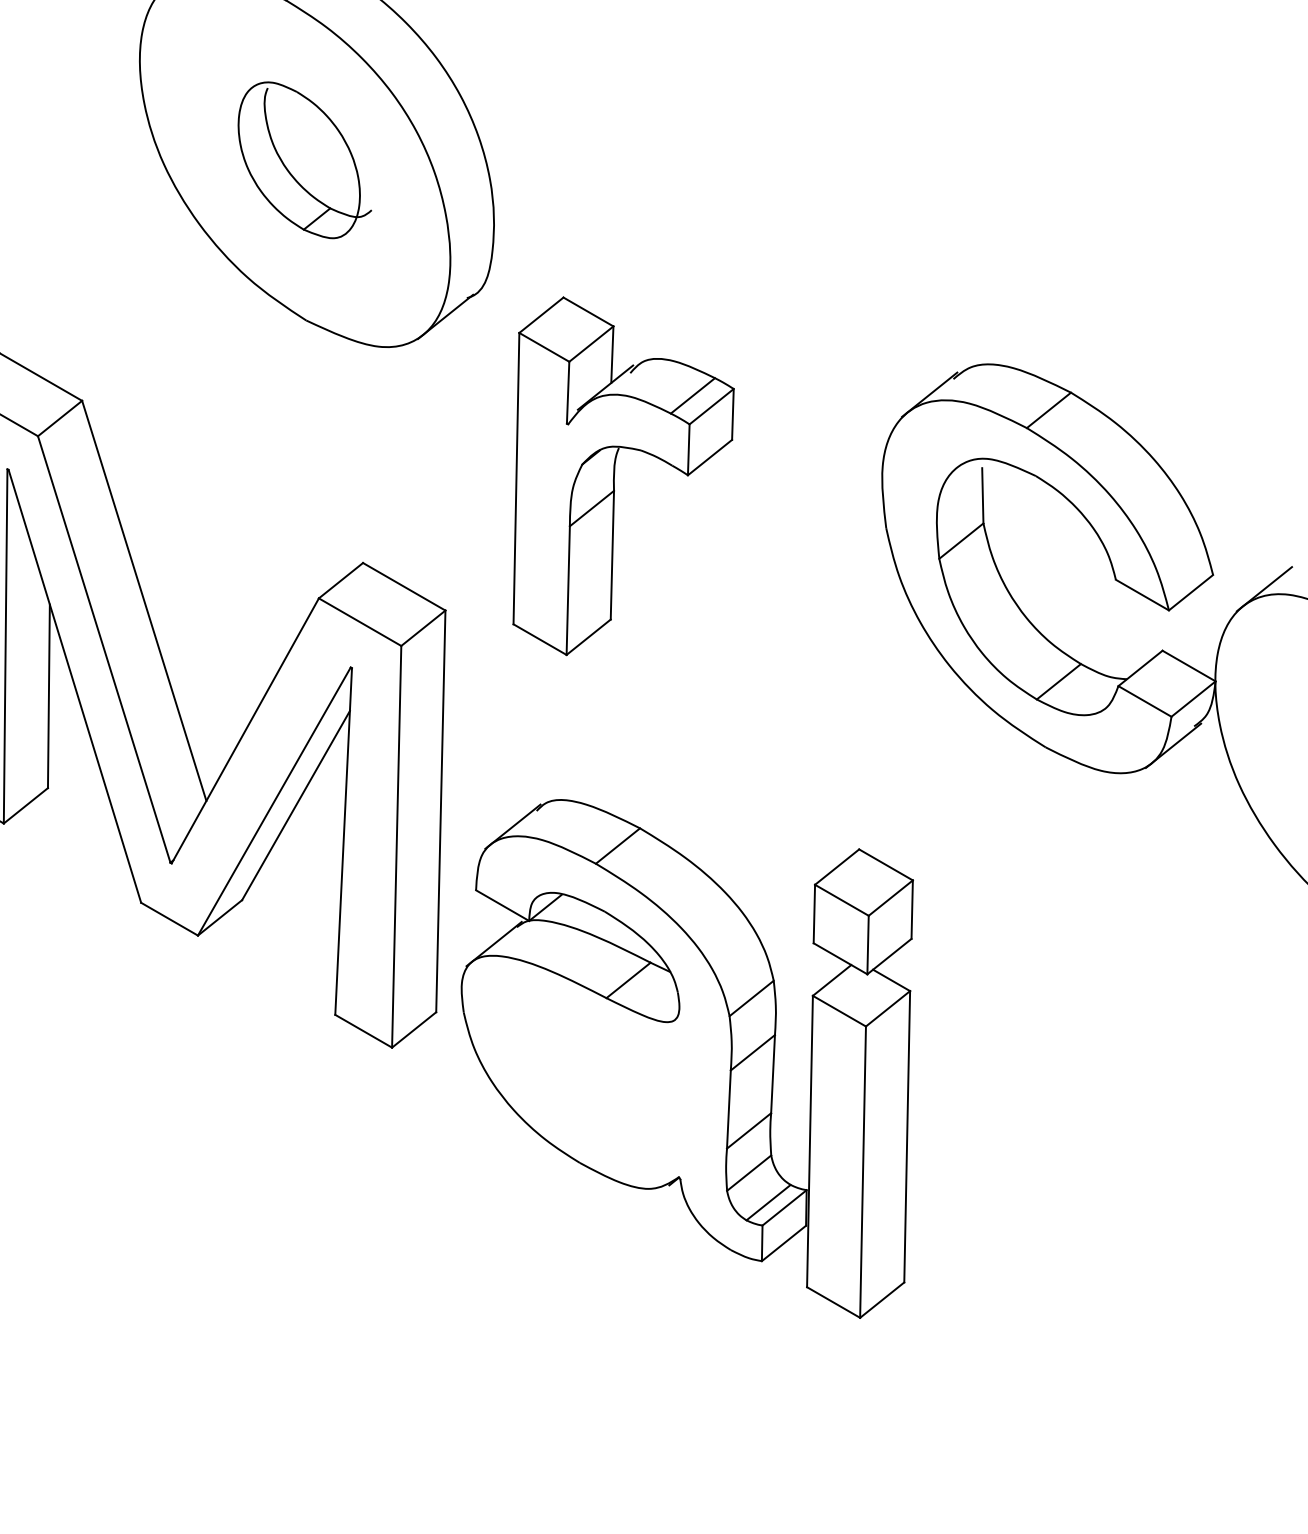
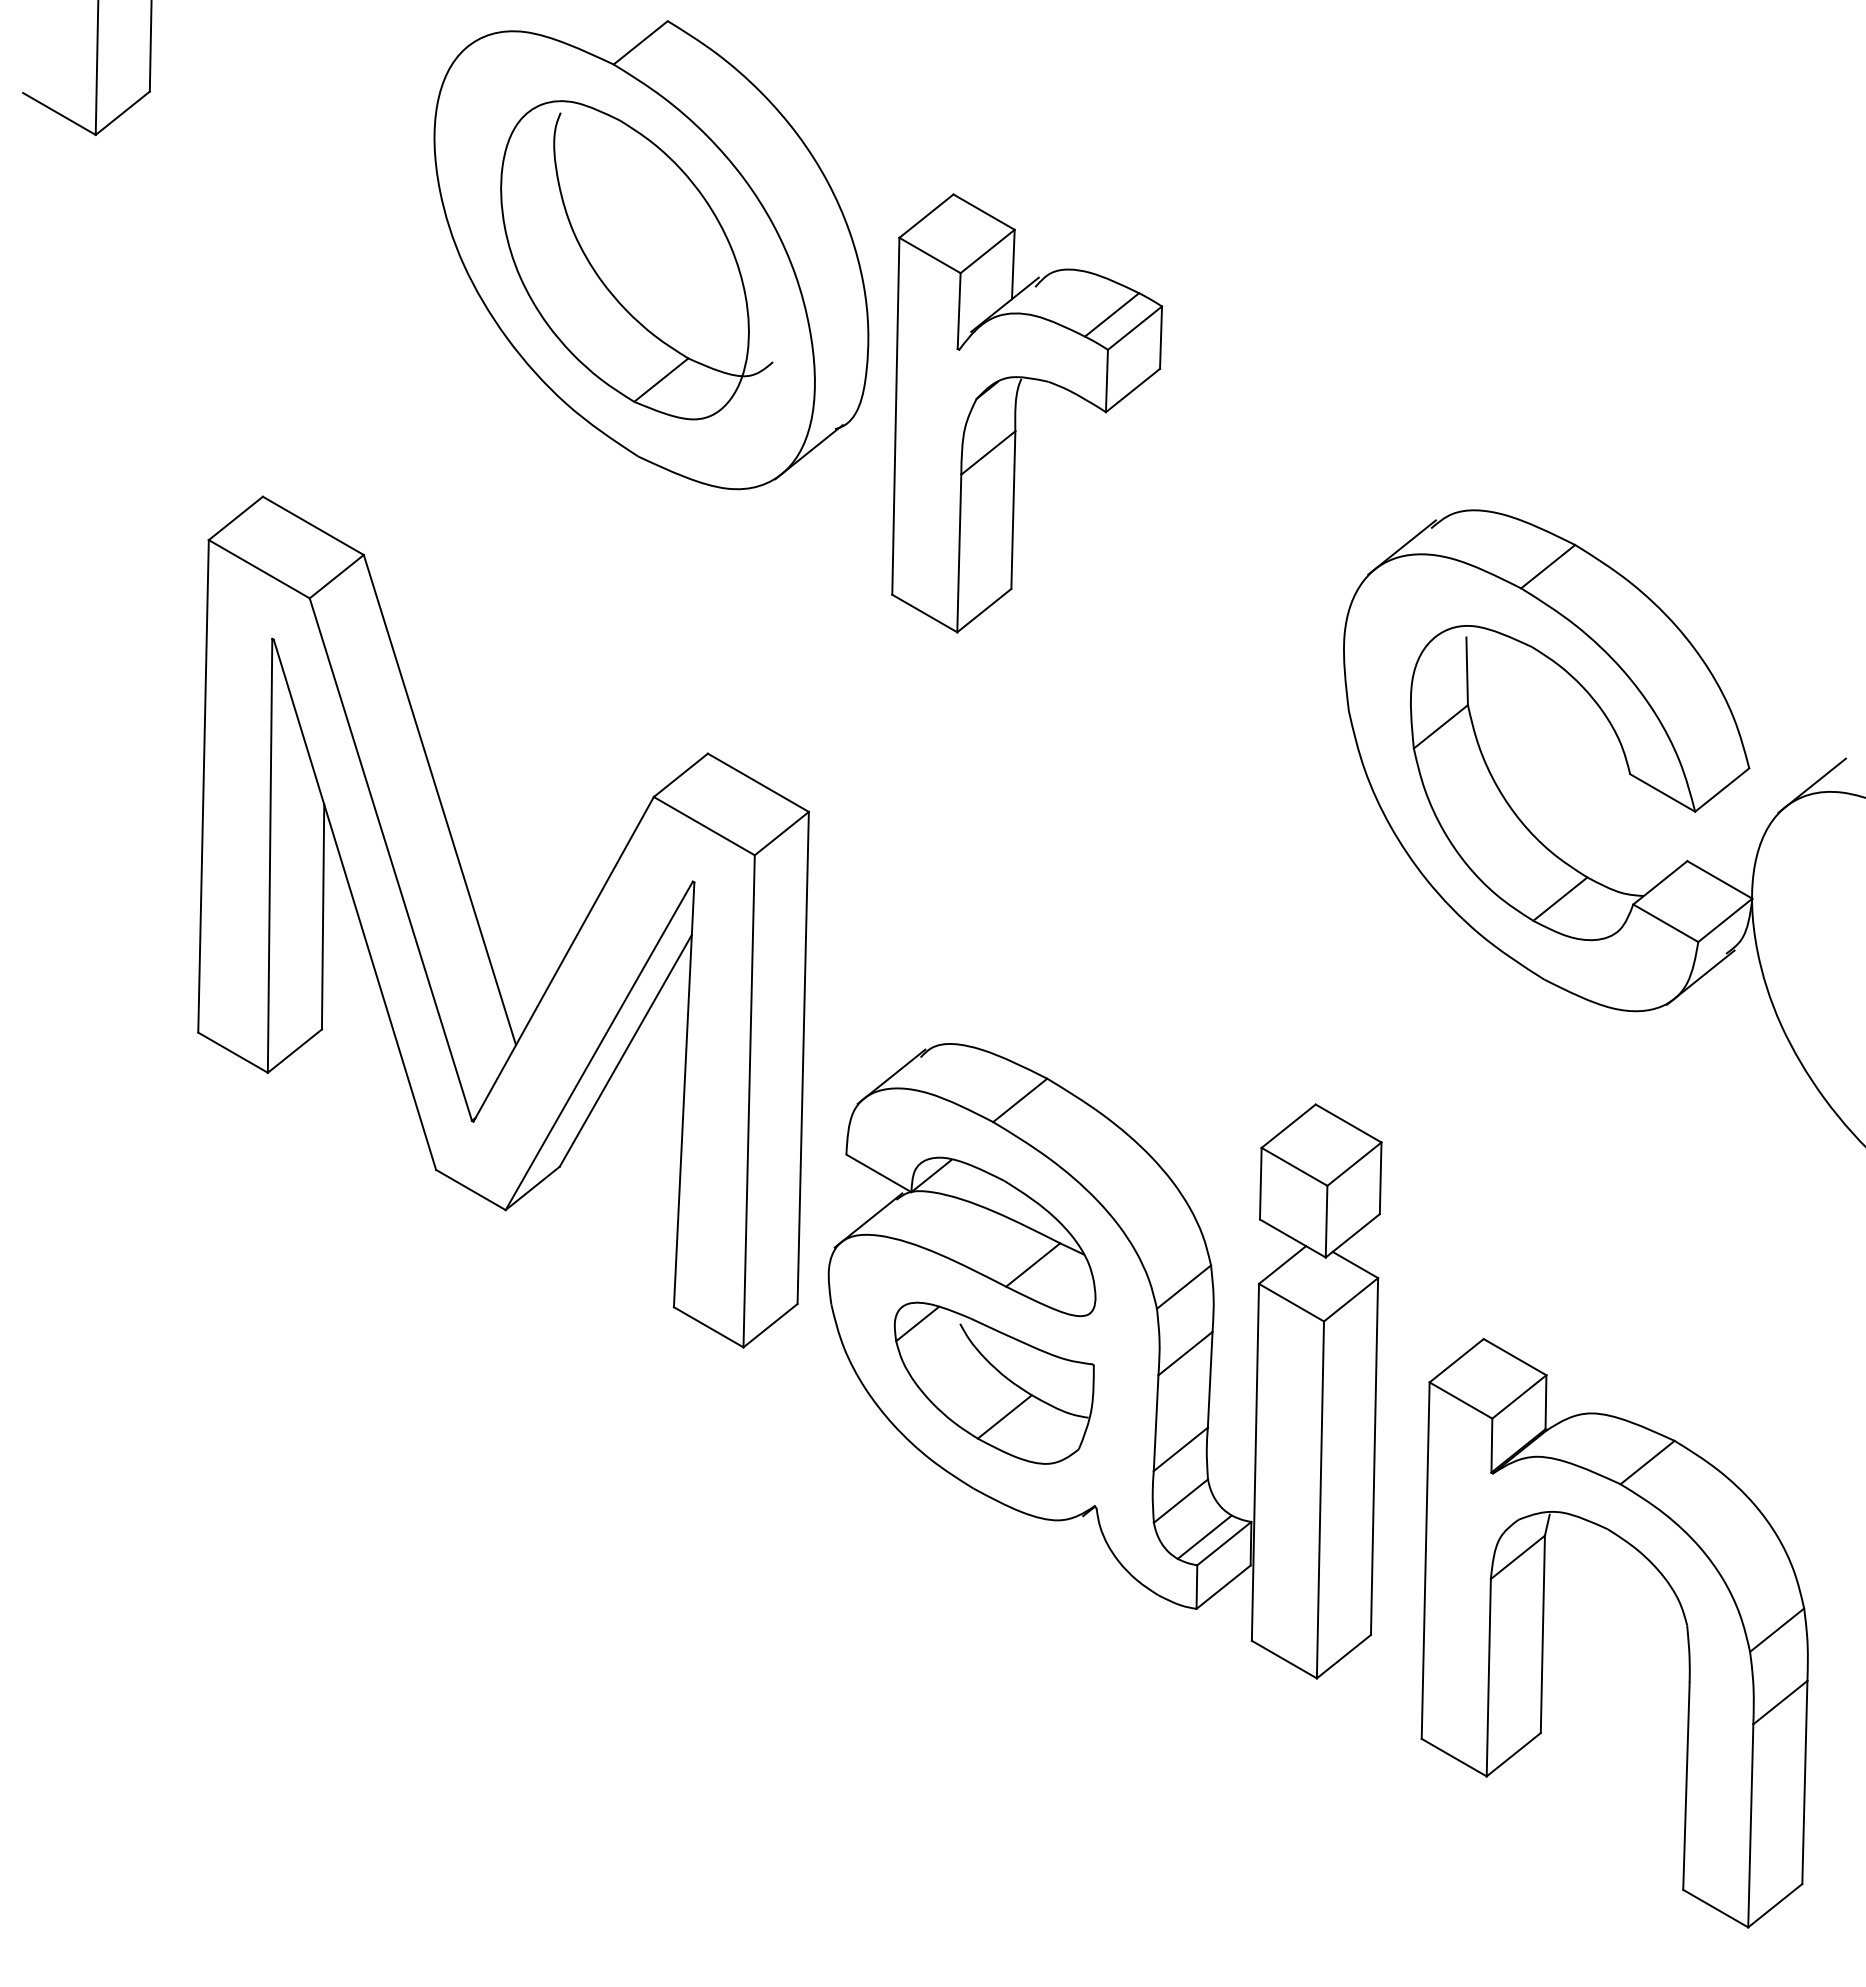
part: (304, 160) -> (636, 260), size x1.67
part: (614, 476) -> (1016, 413), moved
part: (596, 1076) -> (993, 1382), added
part: (1157, 1262) -> (1681, 1610), added

